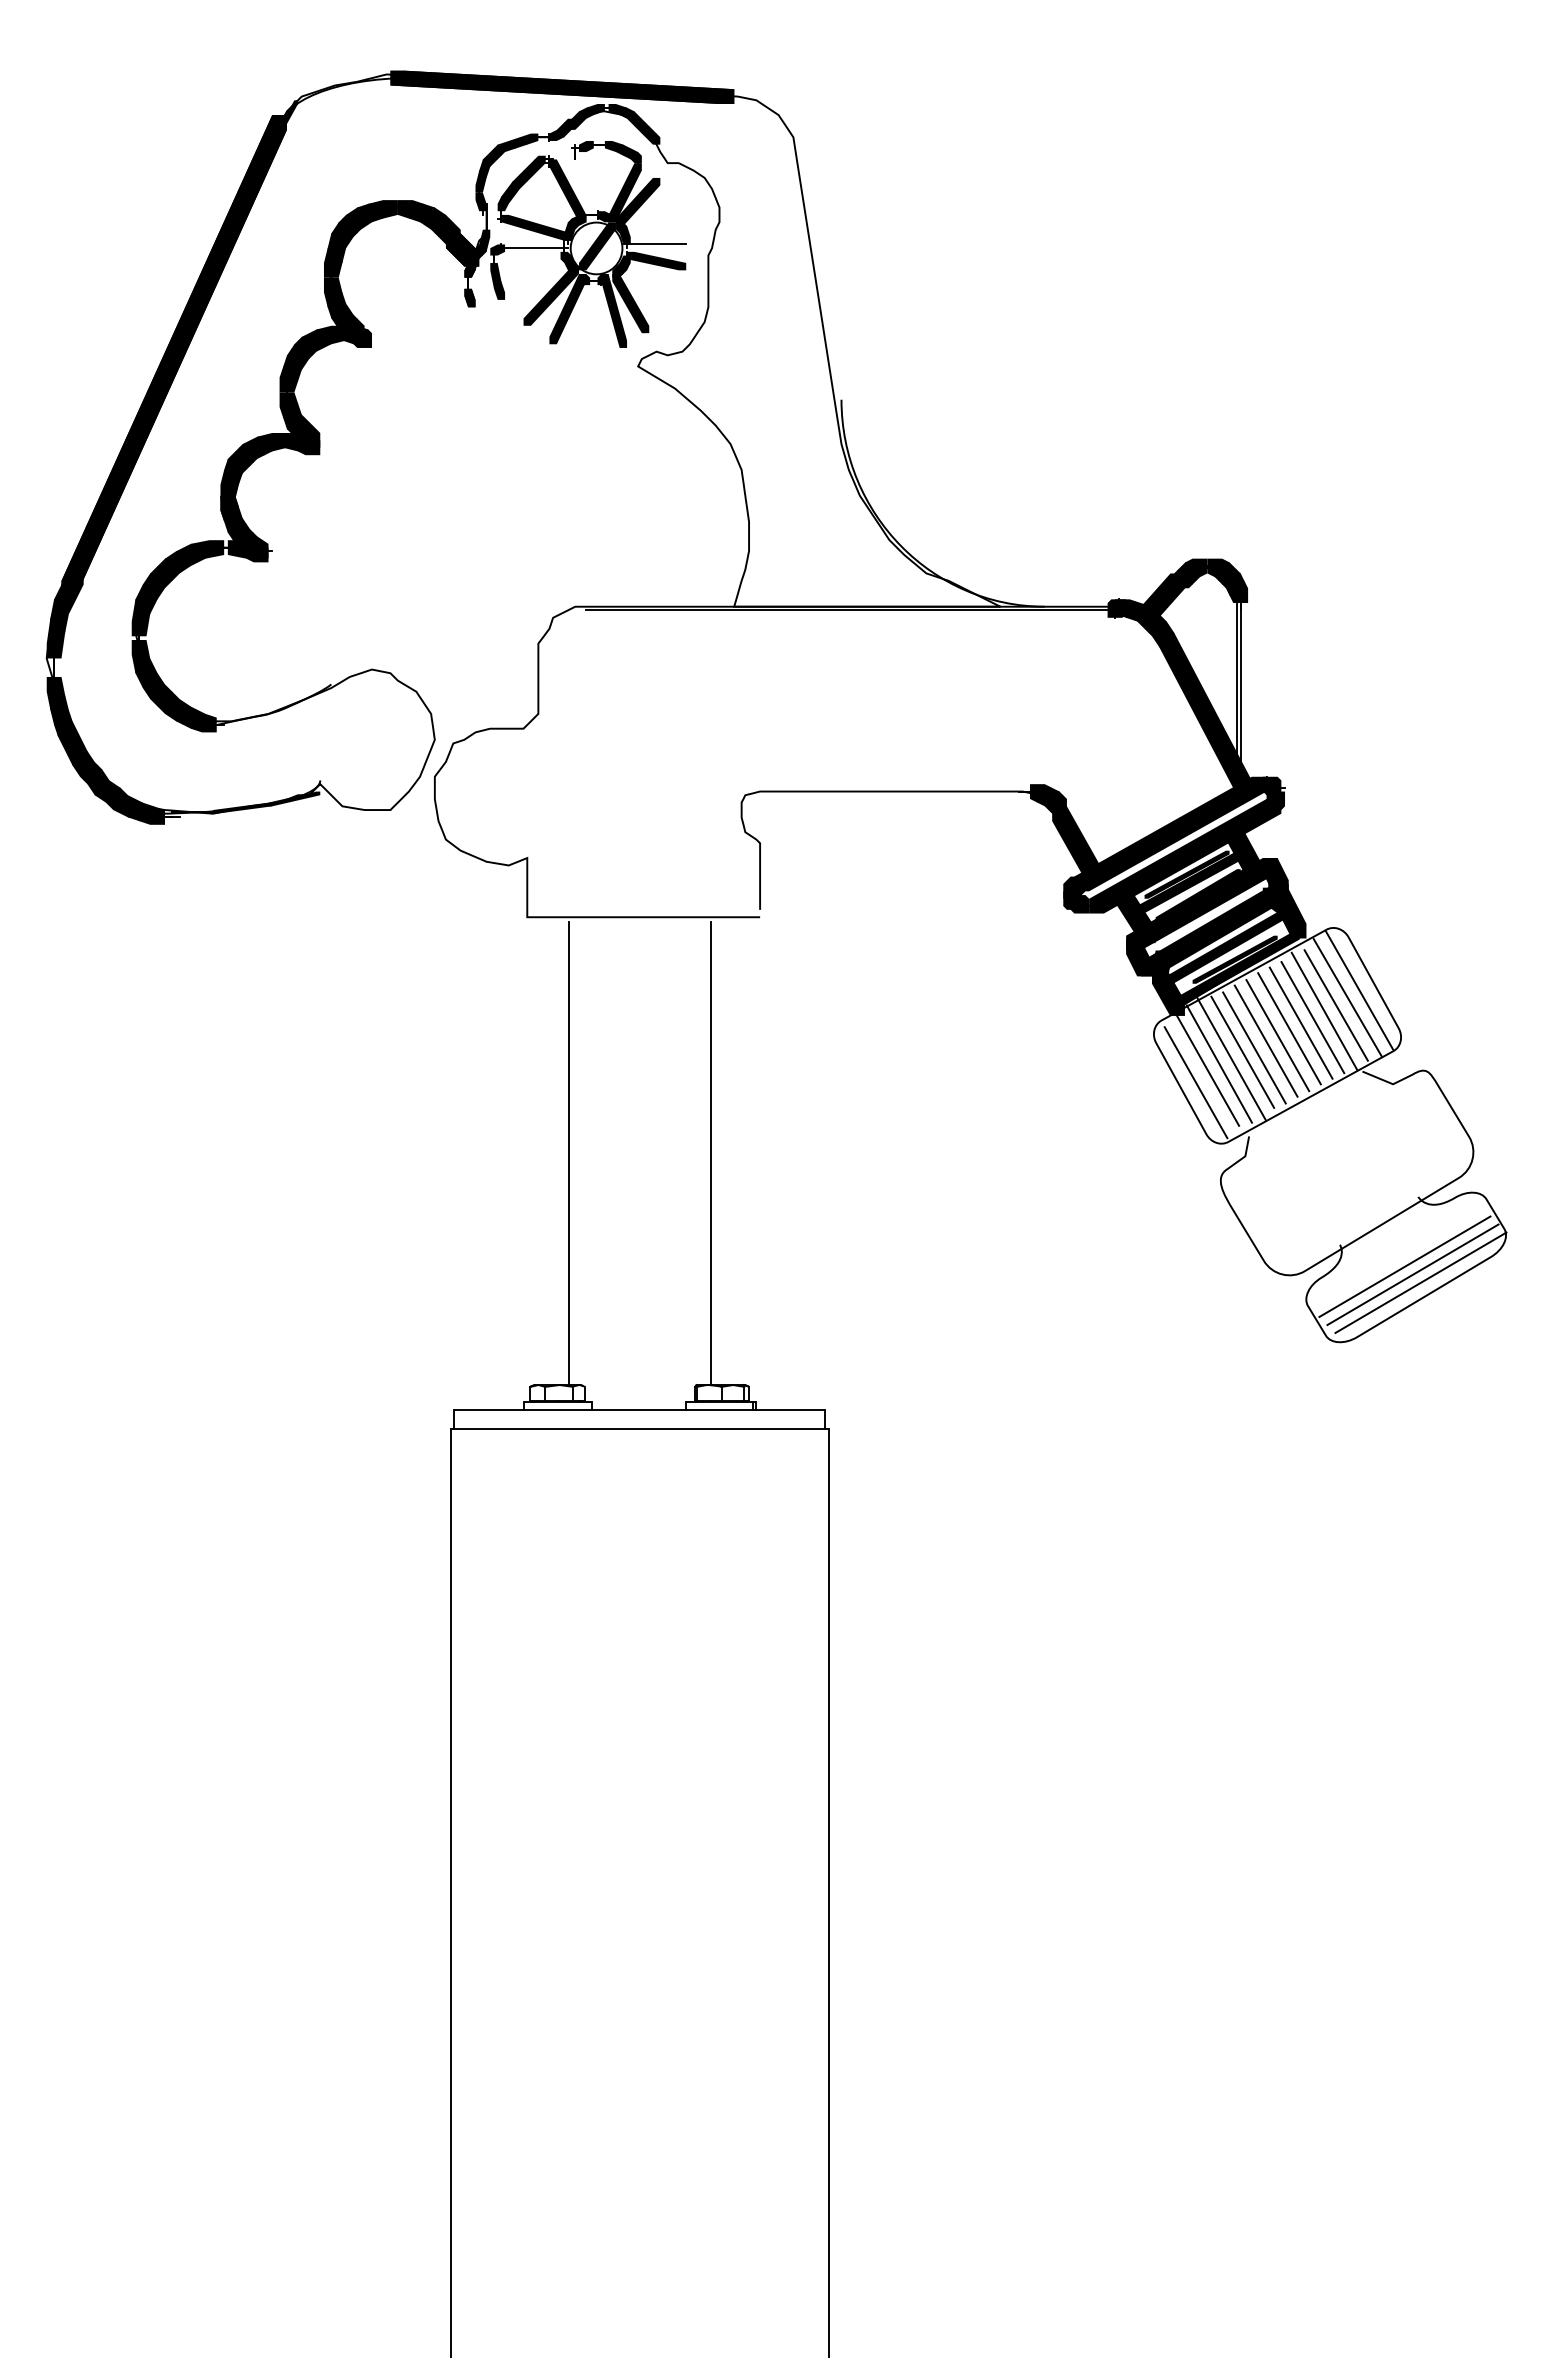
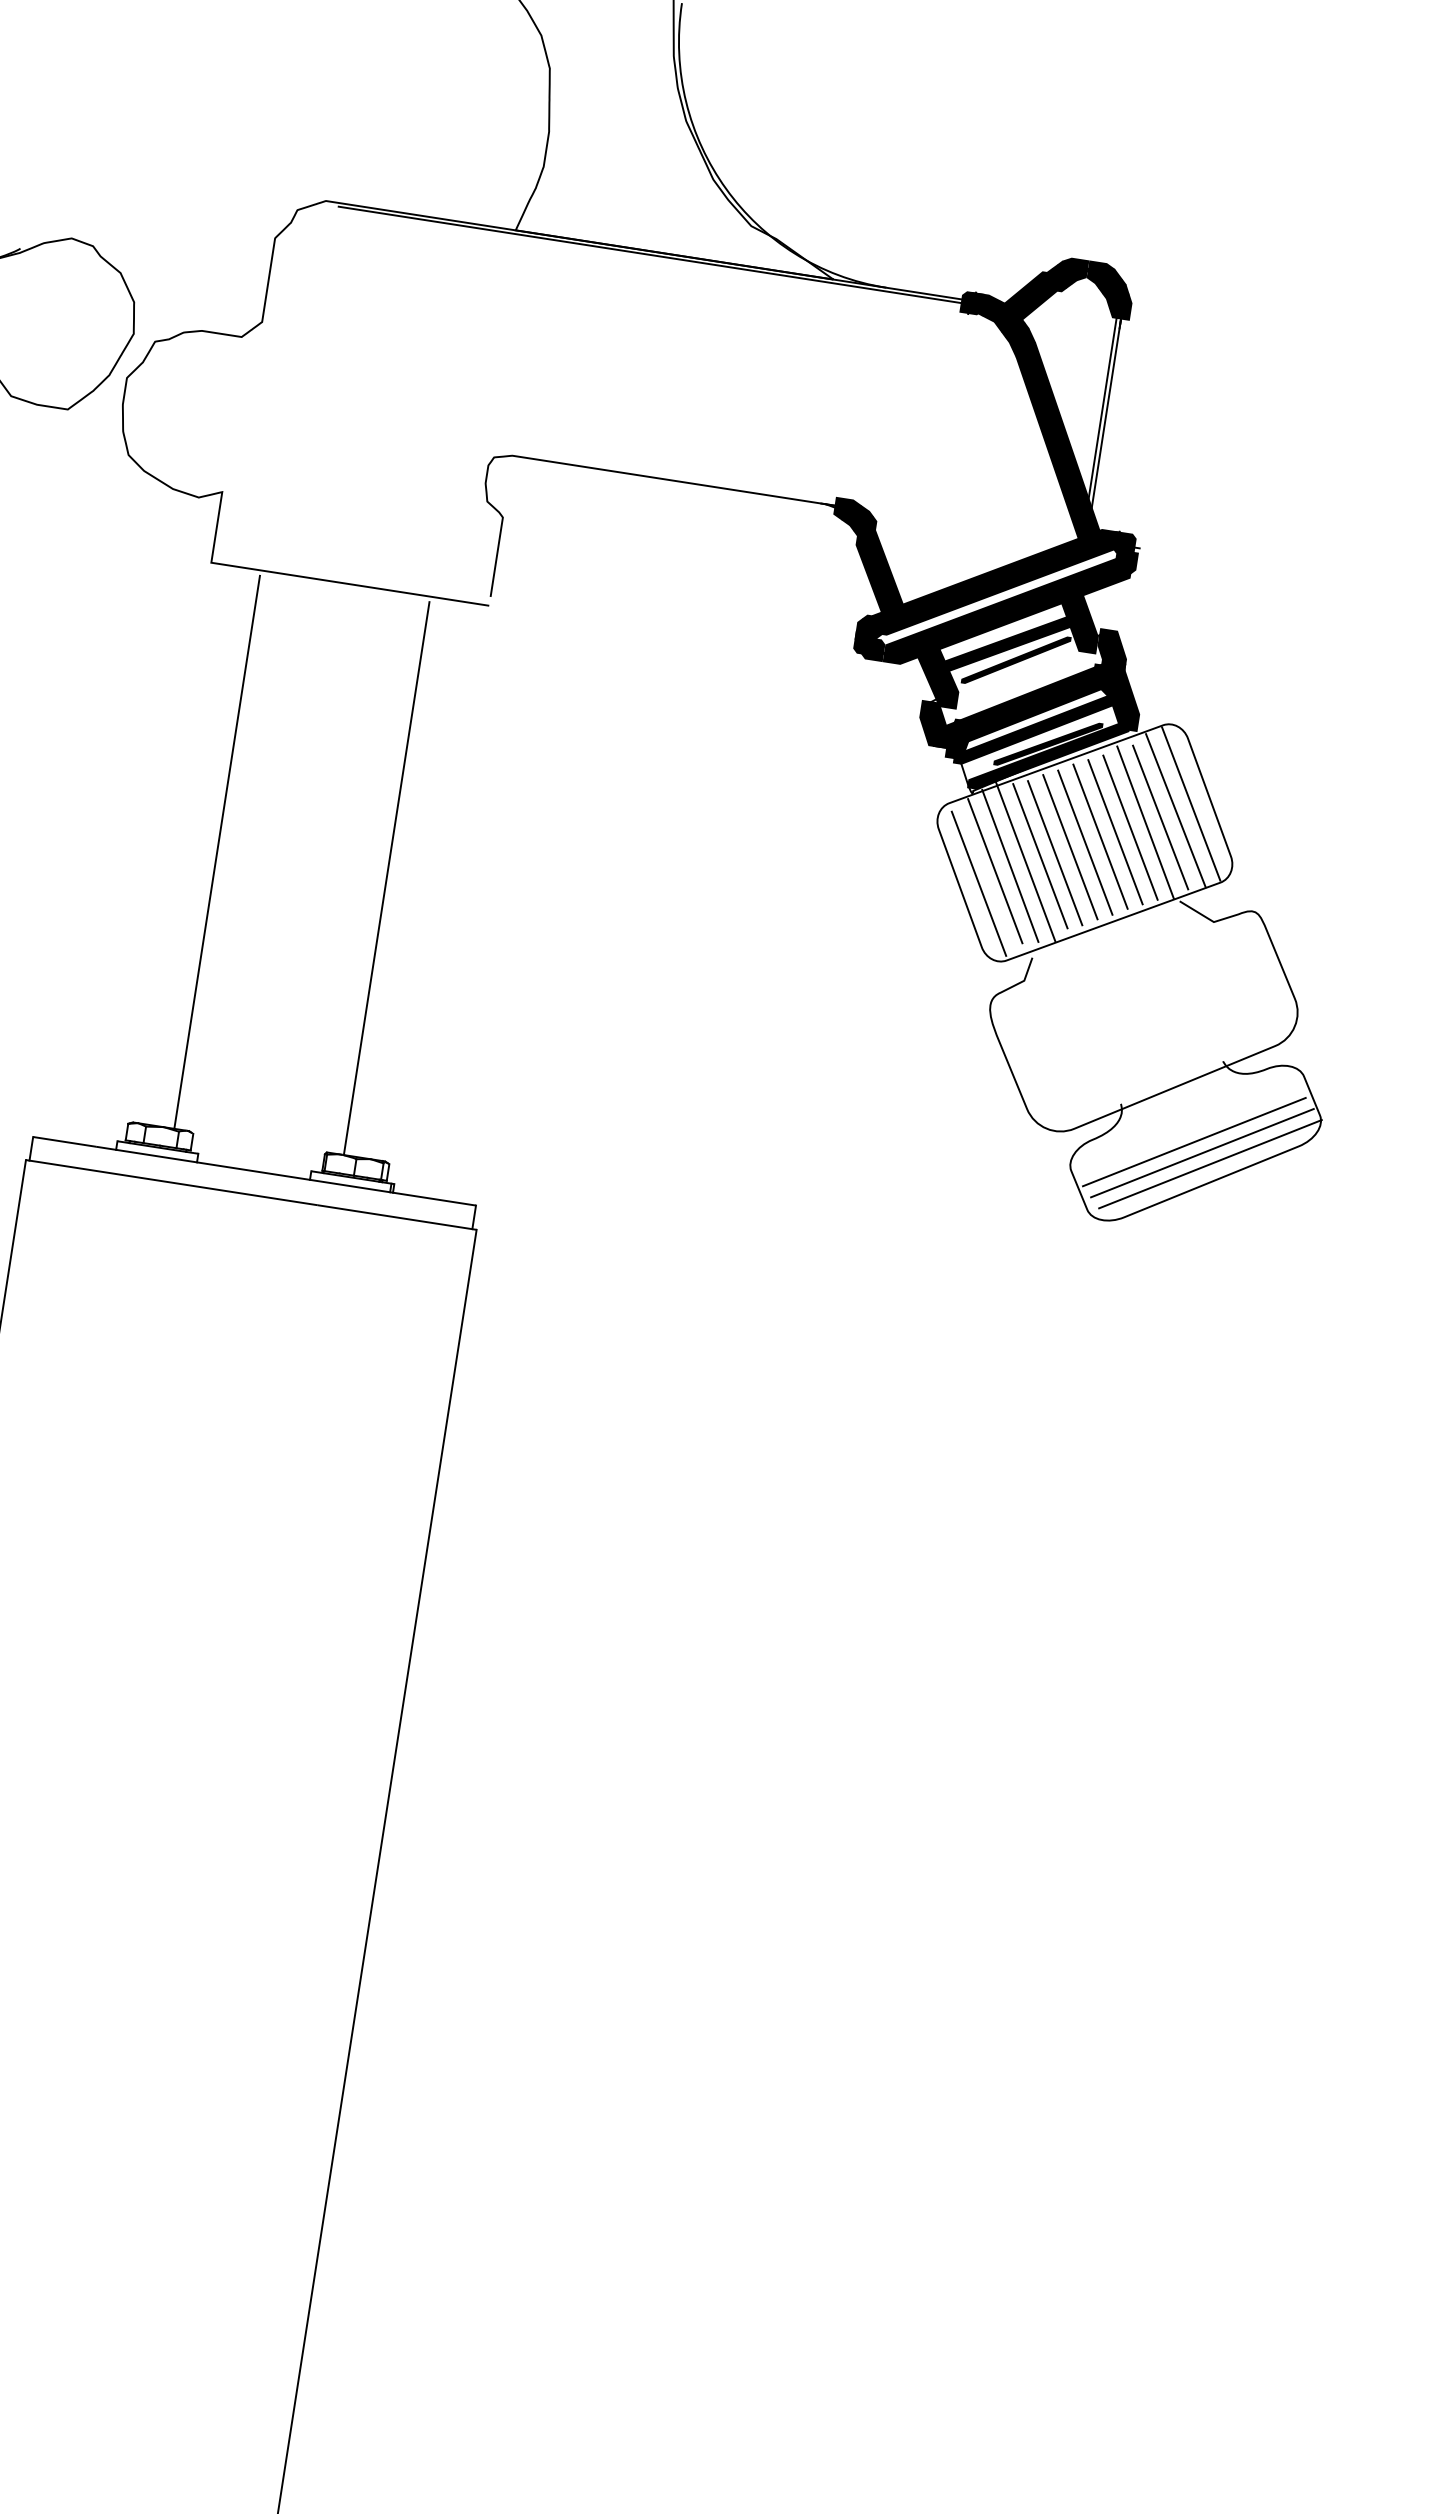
fill: (1186, 874) -> (1006, 633), removed
fill: (1201, 904) -> (1018, 672), removed
fill: (1167, 991) -> (961, 769), removed

